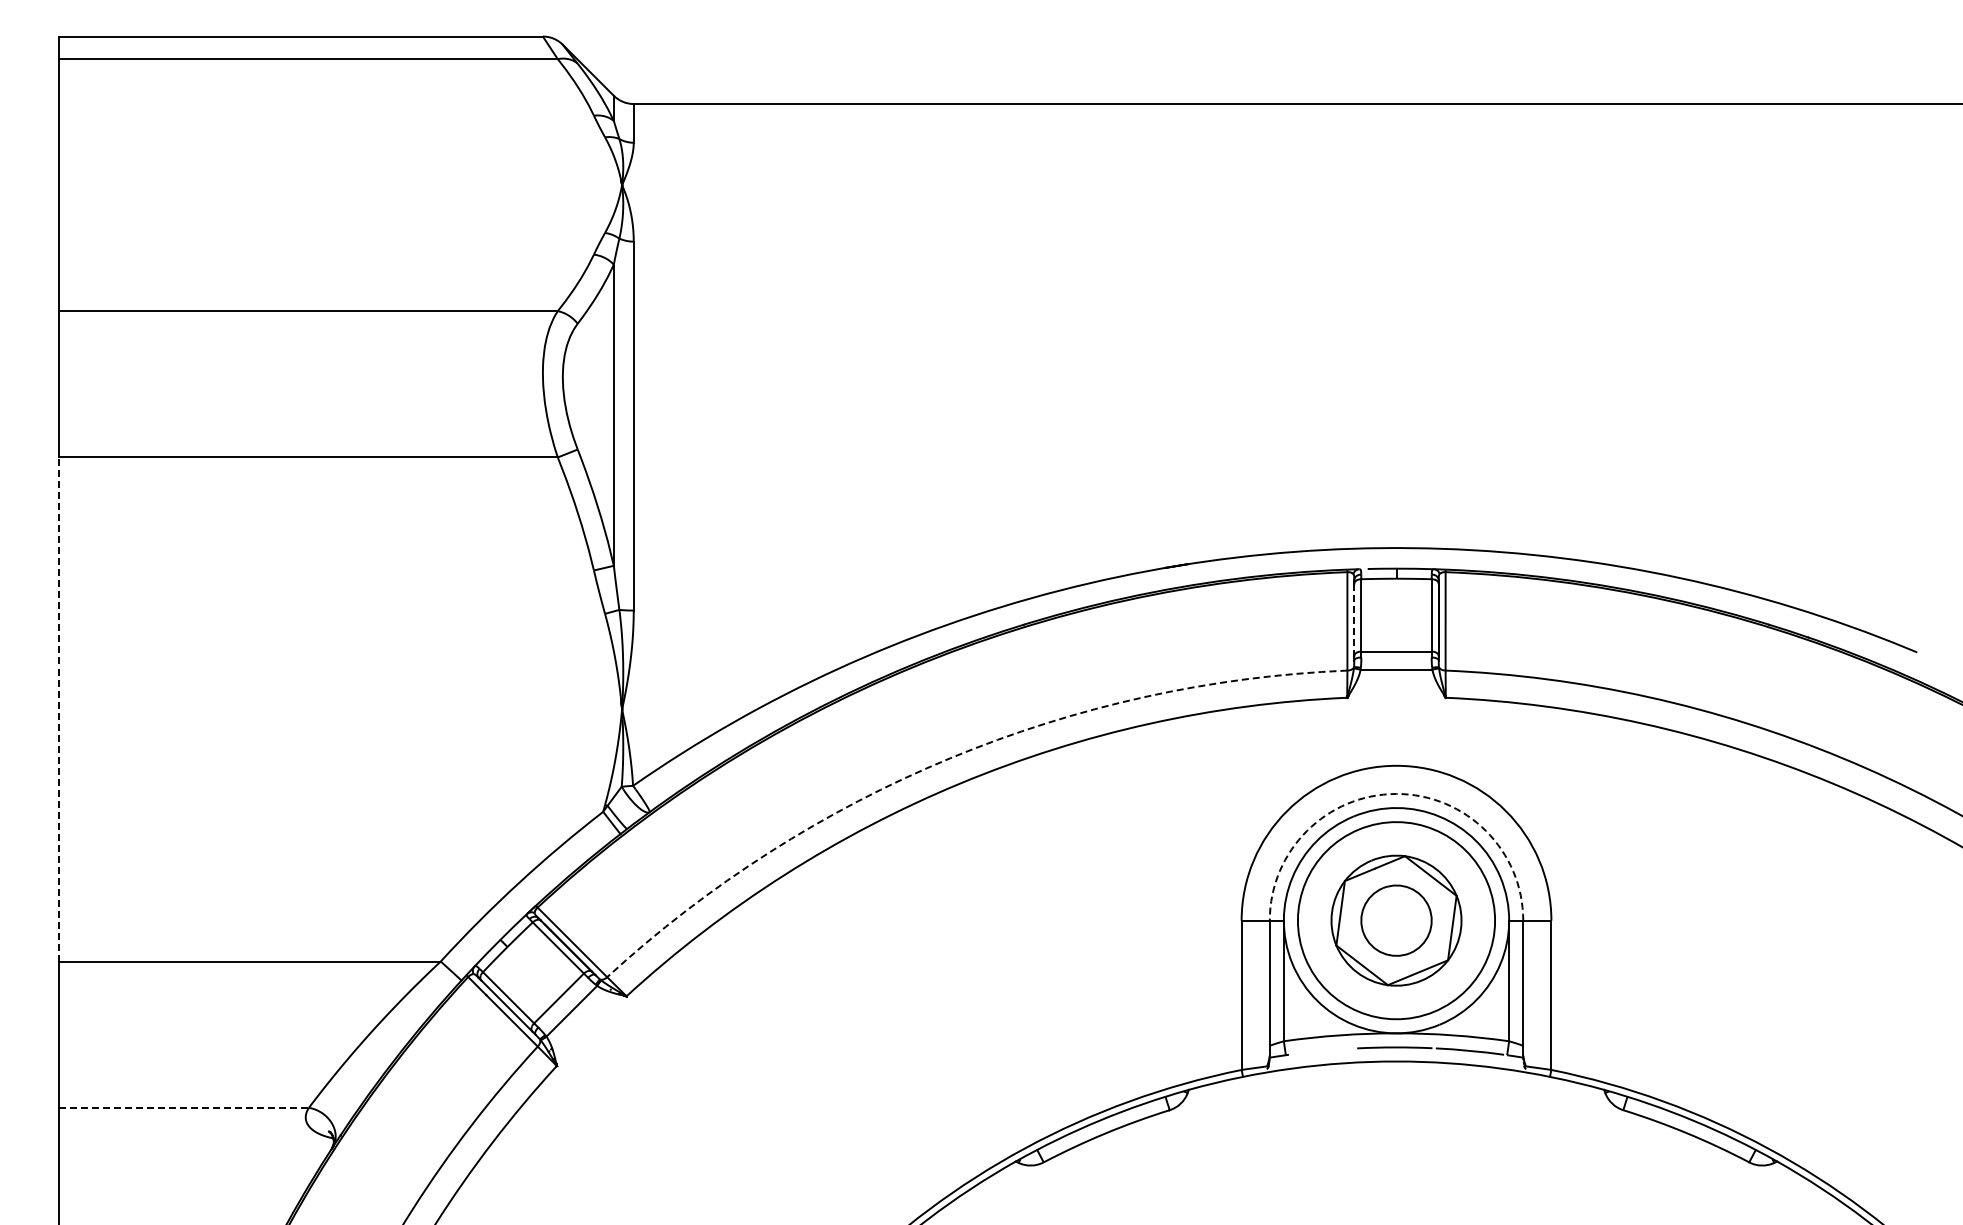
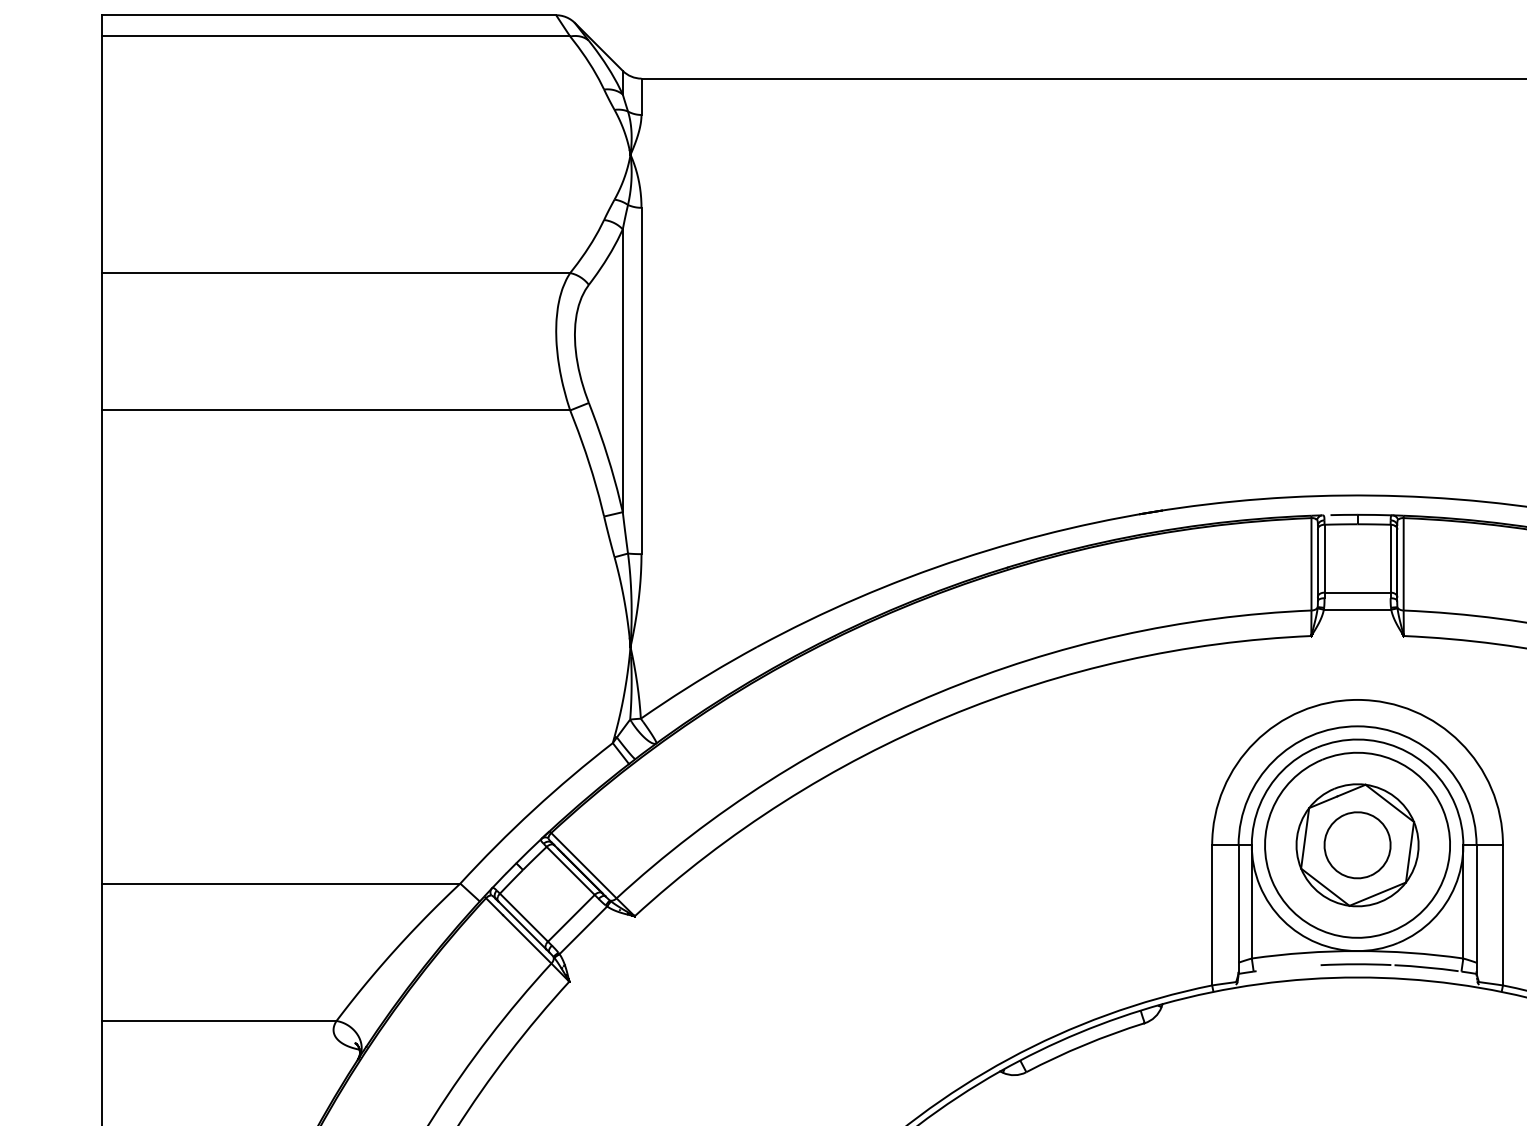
line: (1354, 620) -> (1318, 563), dashed -> solid
line: (58, 708) -> (101, 646), dashed -> solid
arc: (950, 758) -> (938, 693), dashed -> solid
arc: (1396, 793) -> (1357, 725), dashed -> solid
line: (184, 1107) -> (219, 1020), dashed -> solid

